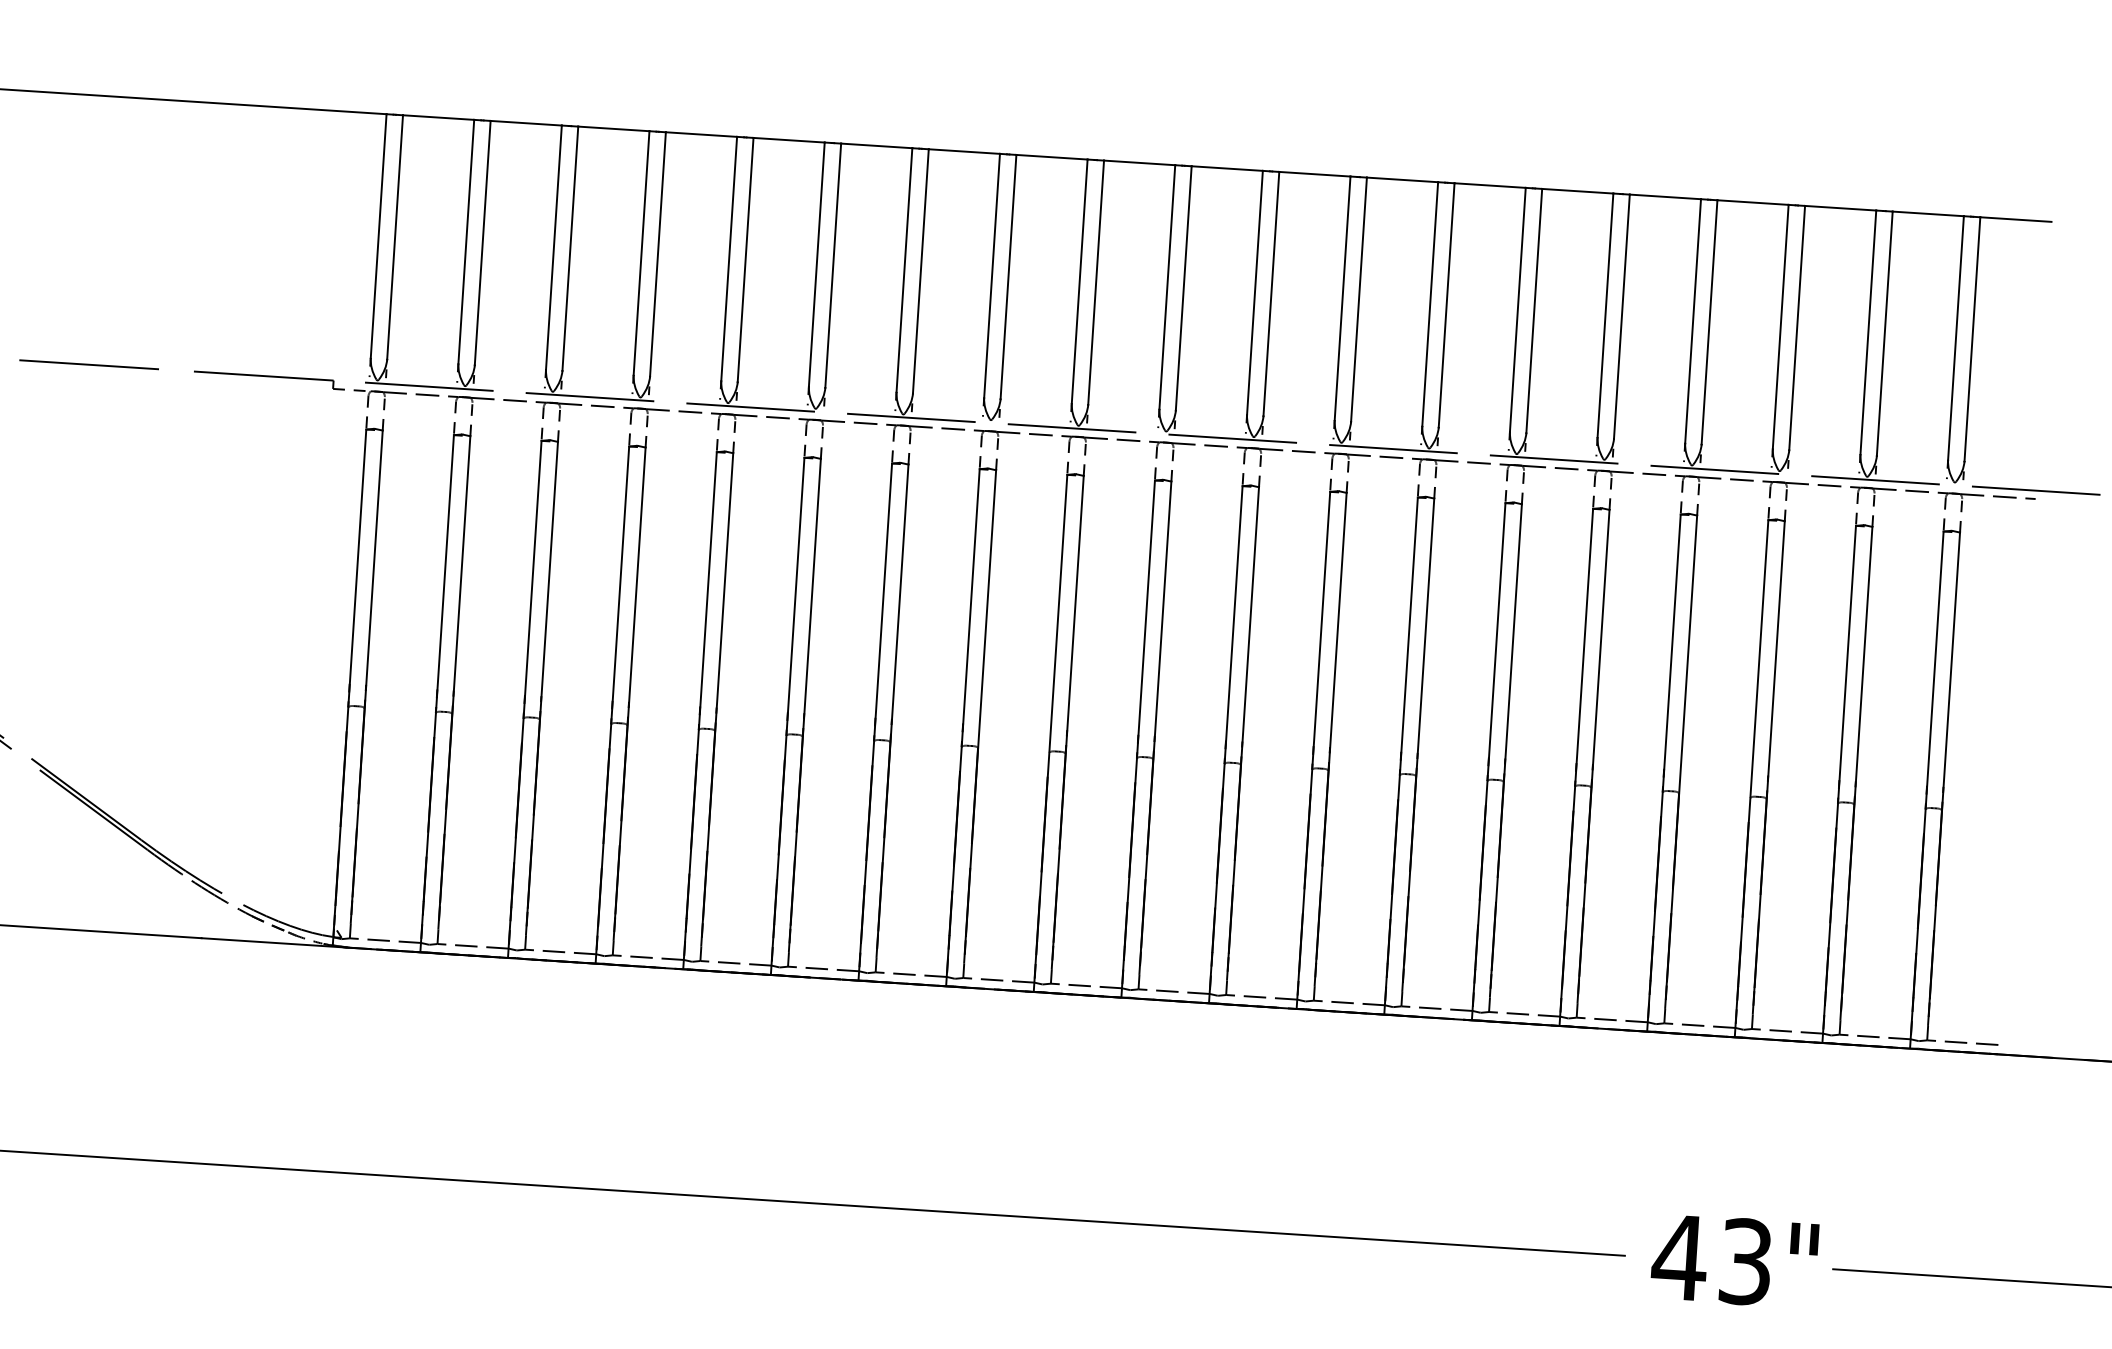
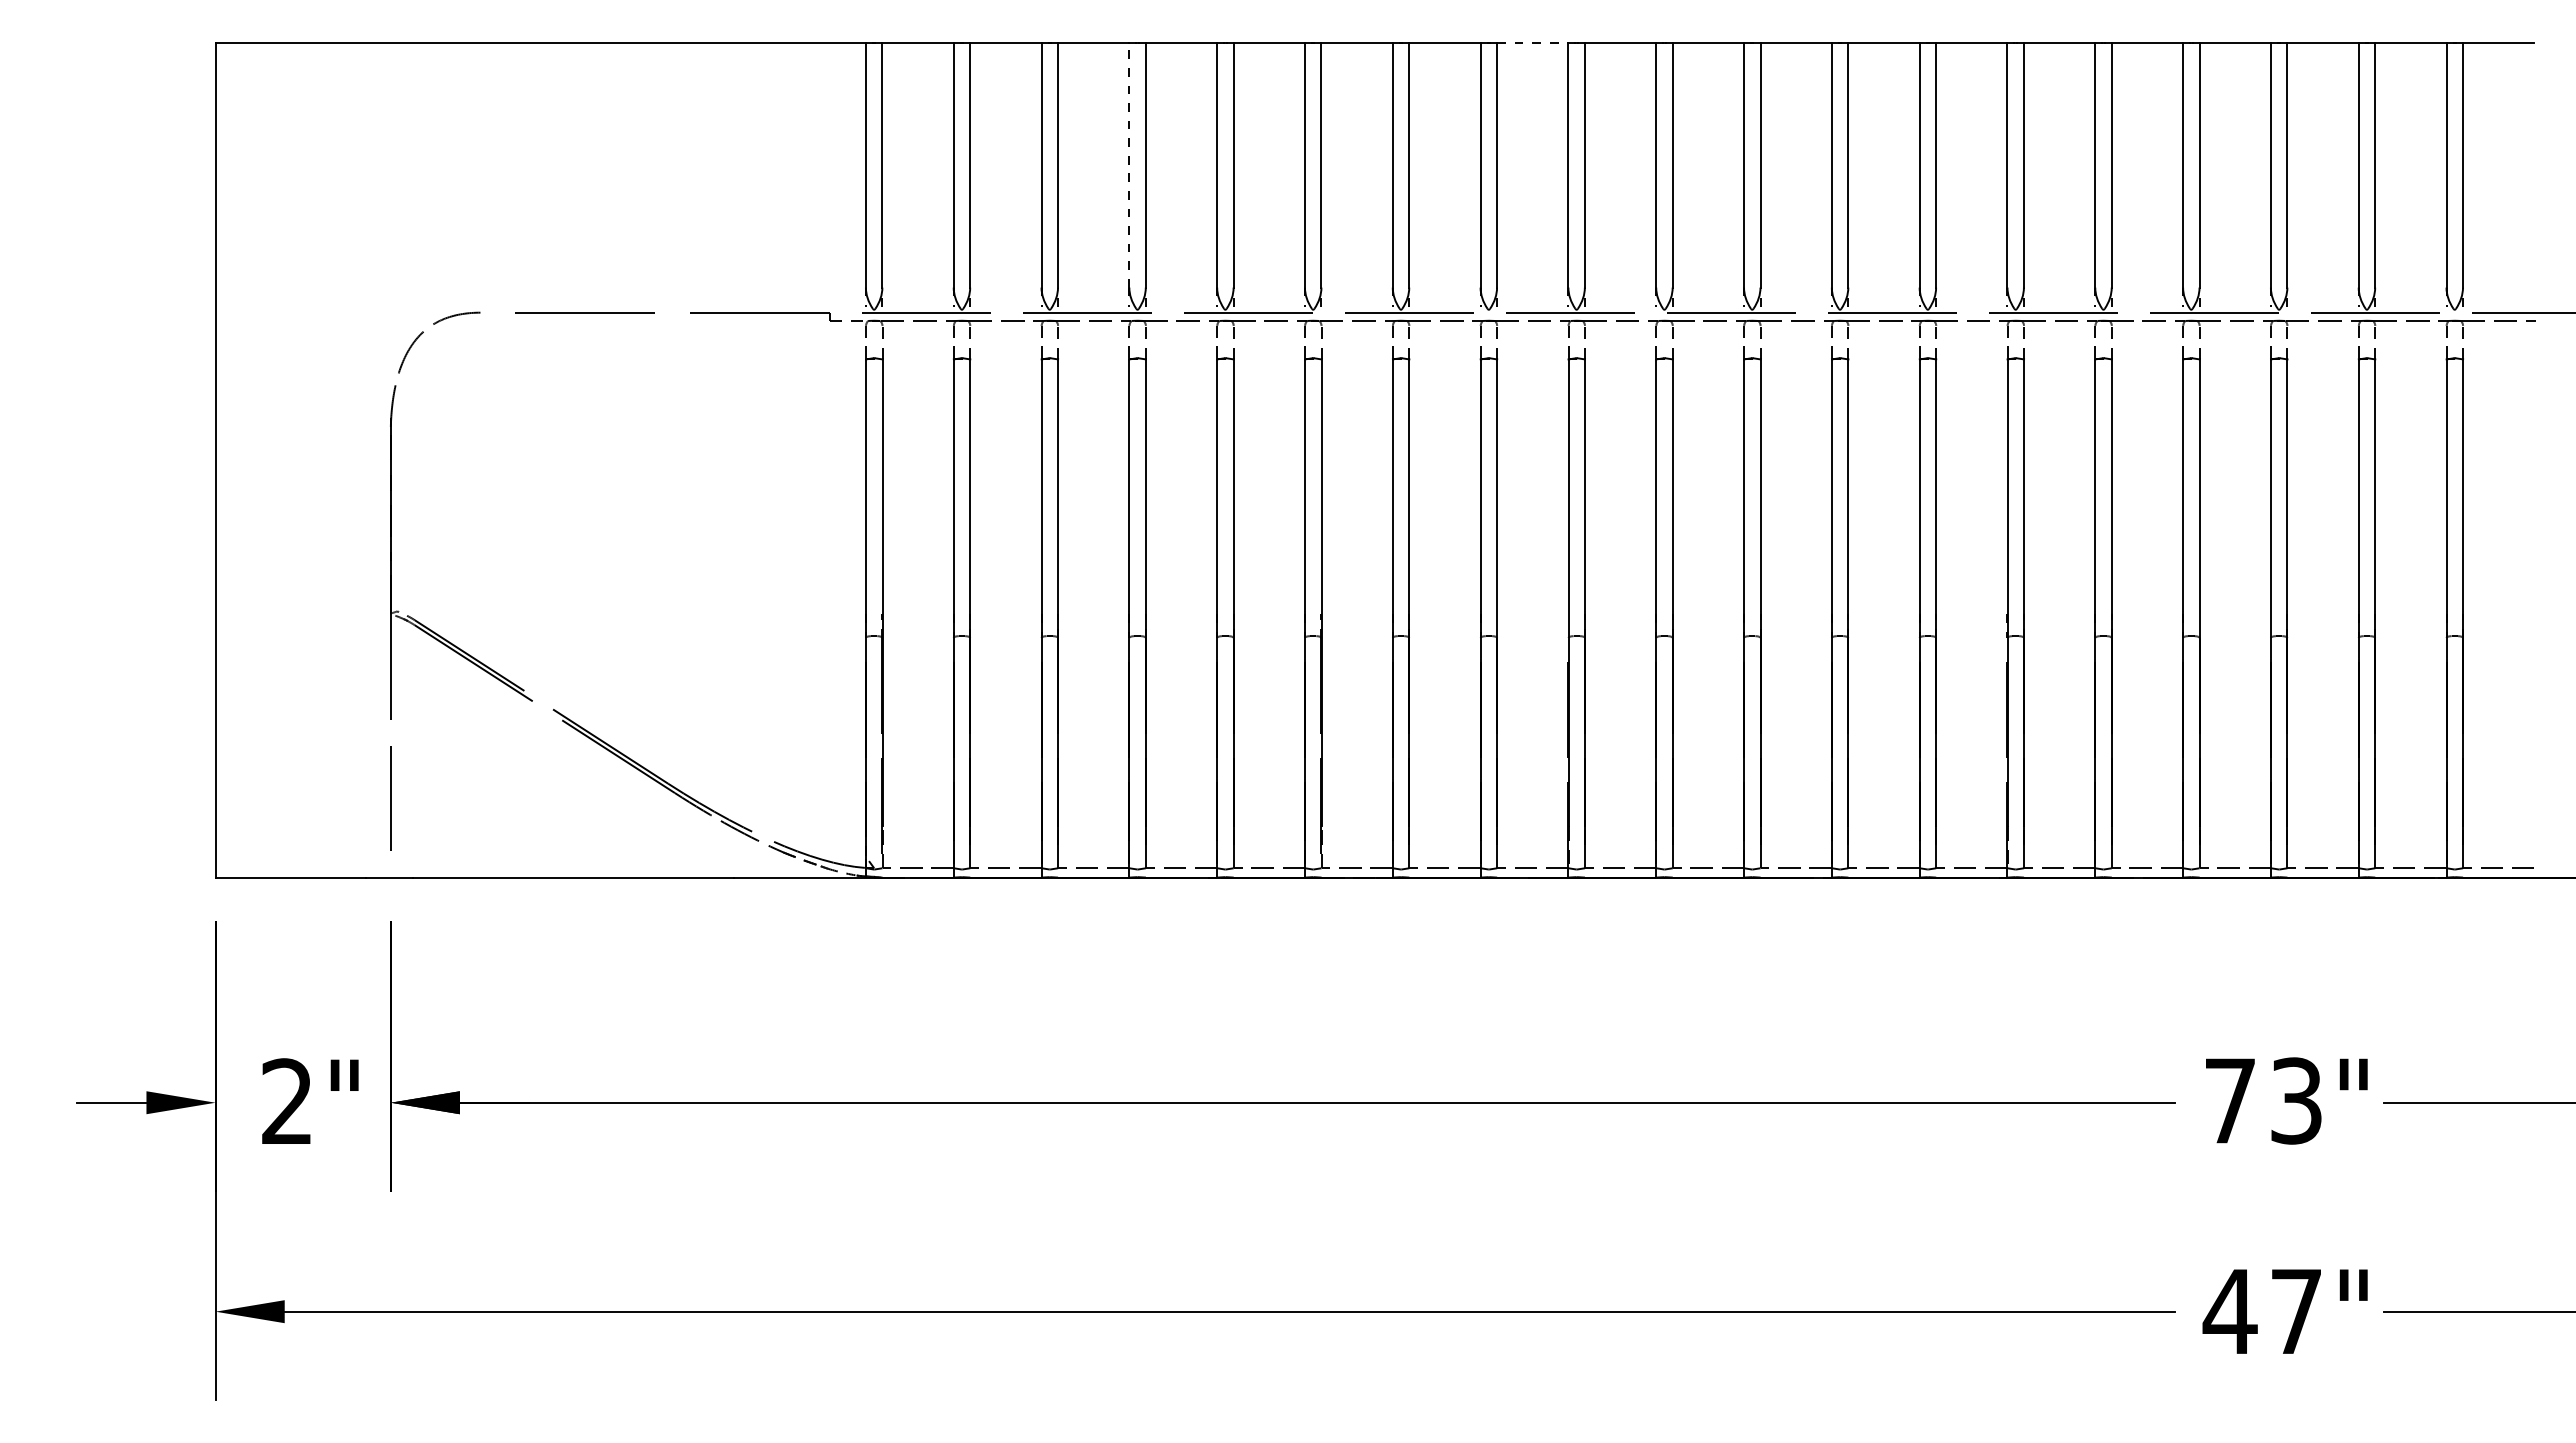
line: (1051, 157) -> (1532, 43), solid -> dashed
line: (641, 253) -> (1129, 165), solid -> dashed
text: (1679, 1257) -> (2229, 1100), 43" -> 73"

